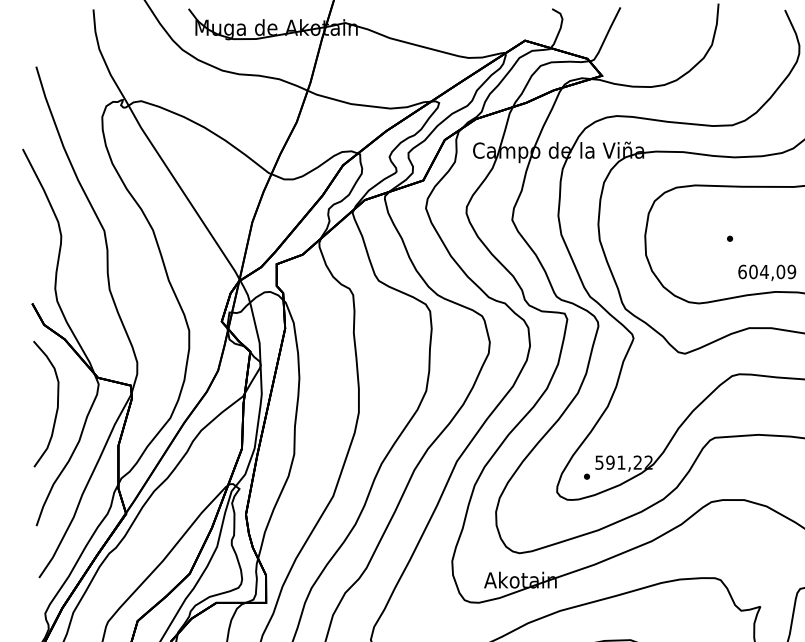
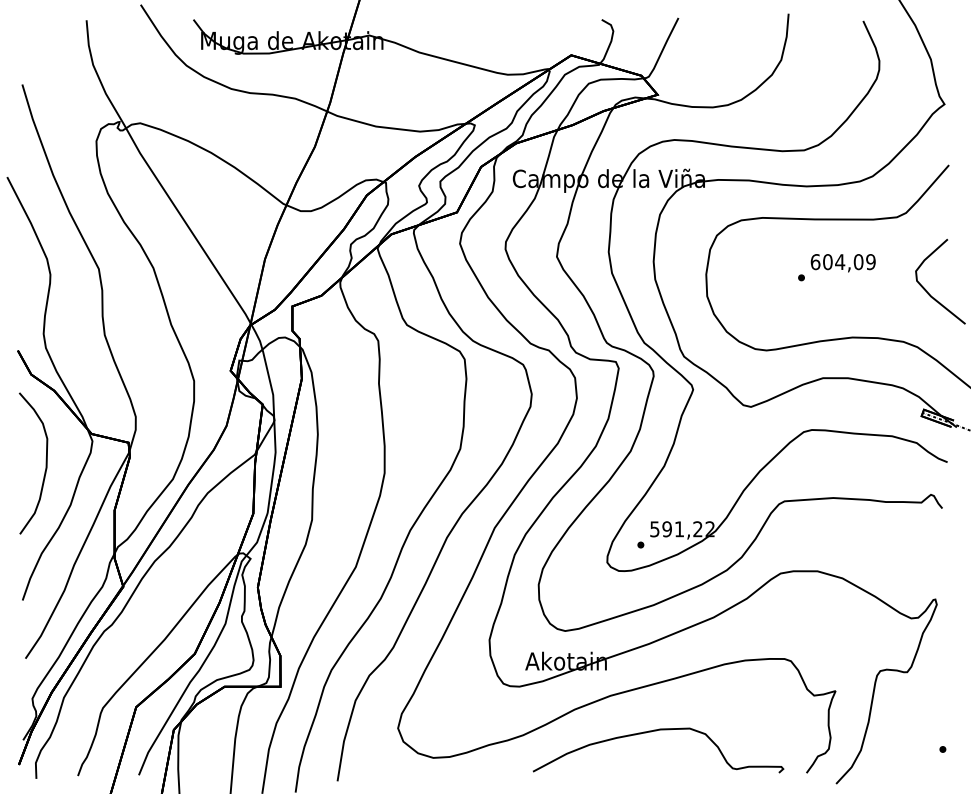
text: (766, 273) -> (842, 263), moved

